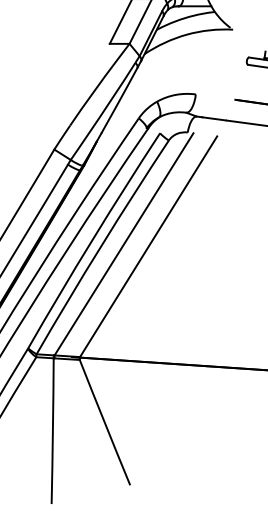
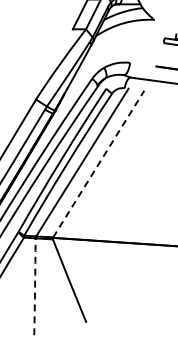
line: (148, 245) -> (98, 163), solid -> dashed
arc: (53, 430) -> (35, 286), solid -> dashed

